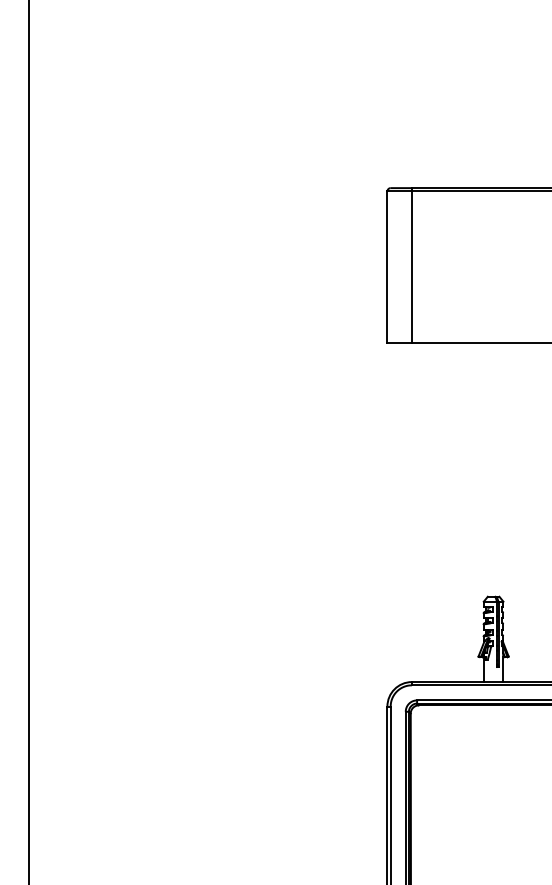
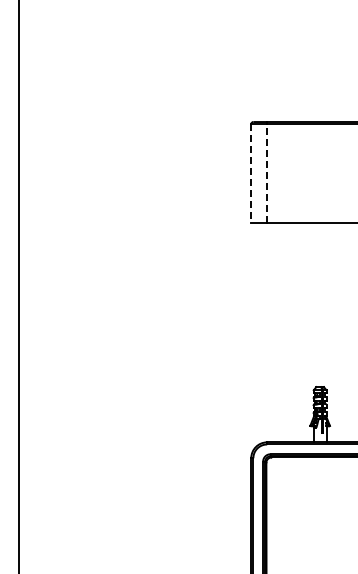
line: (412, 265) -> (267, 172), solid -> dashed
line: (387, 267) -> (251, 173), solid -> dashed

